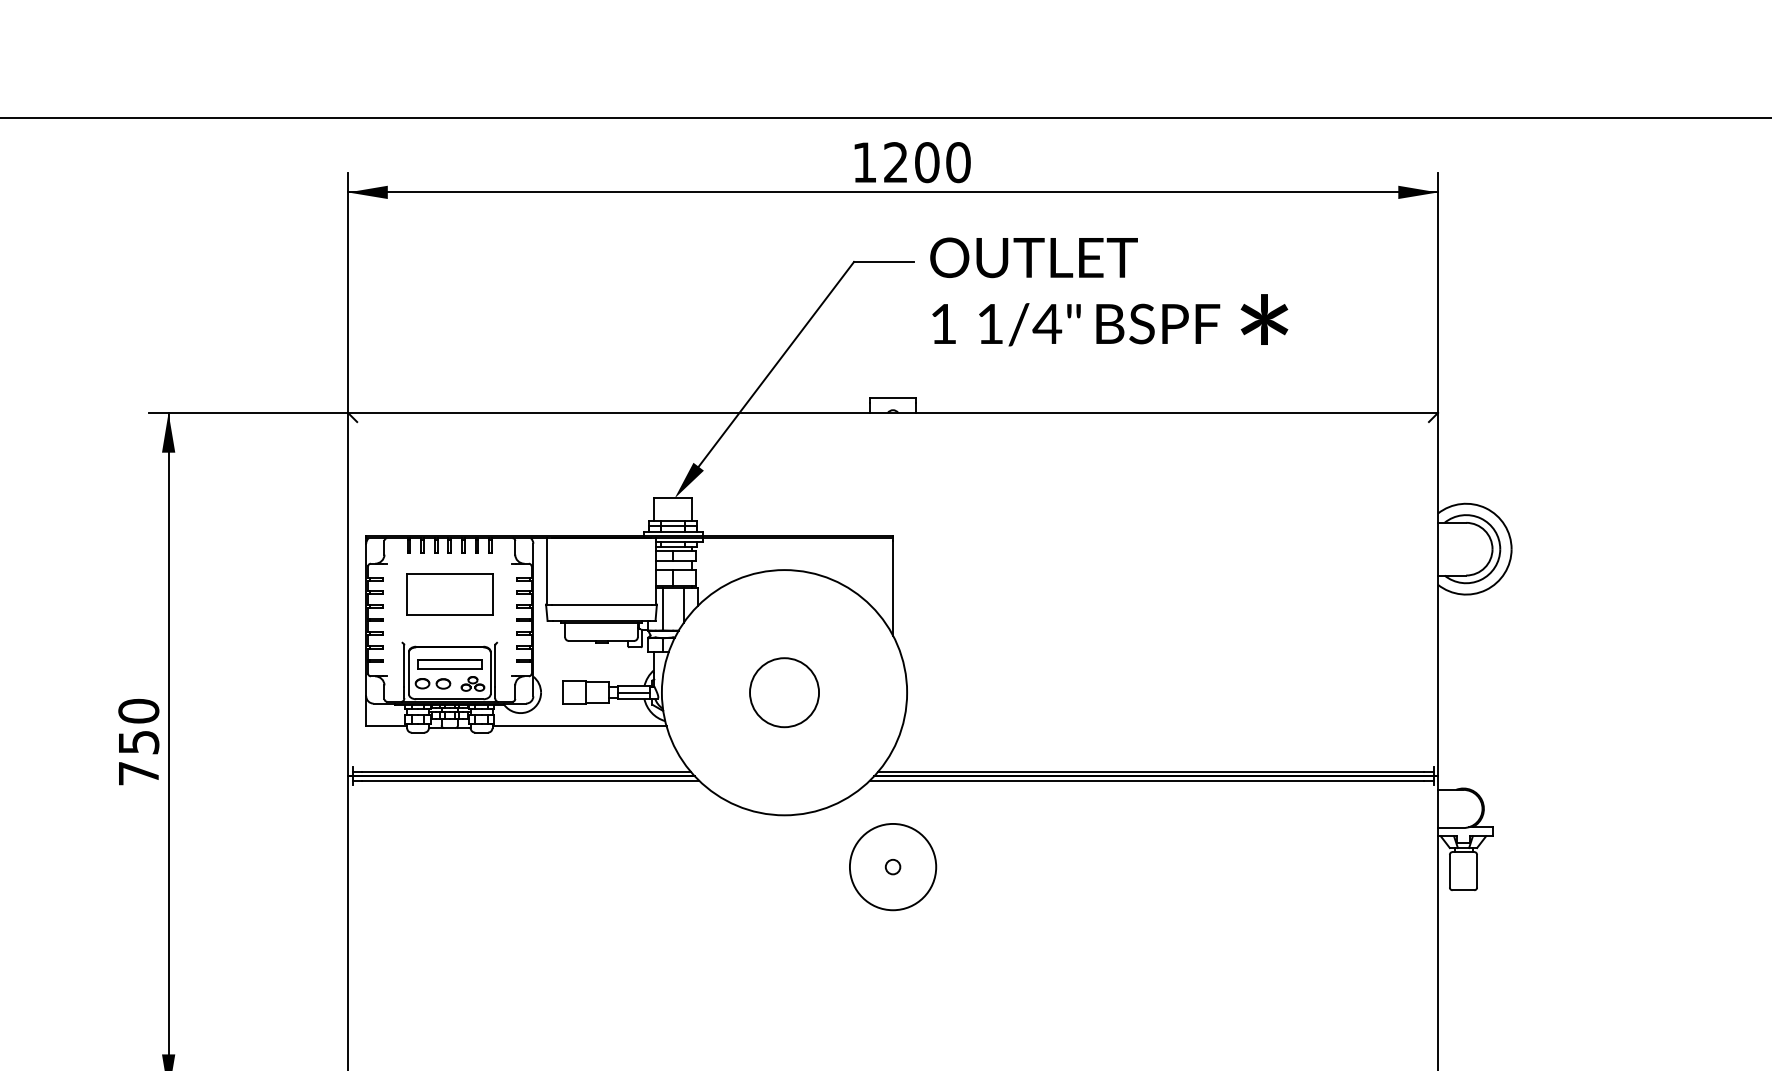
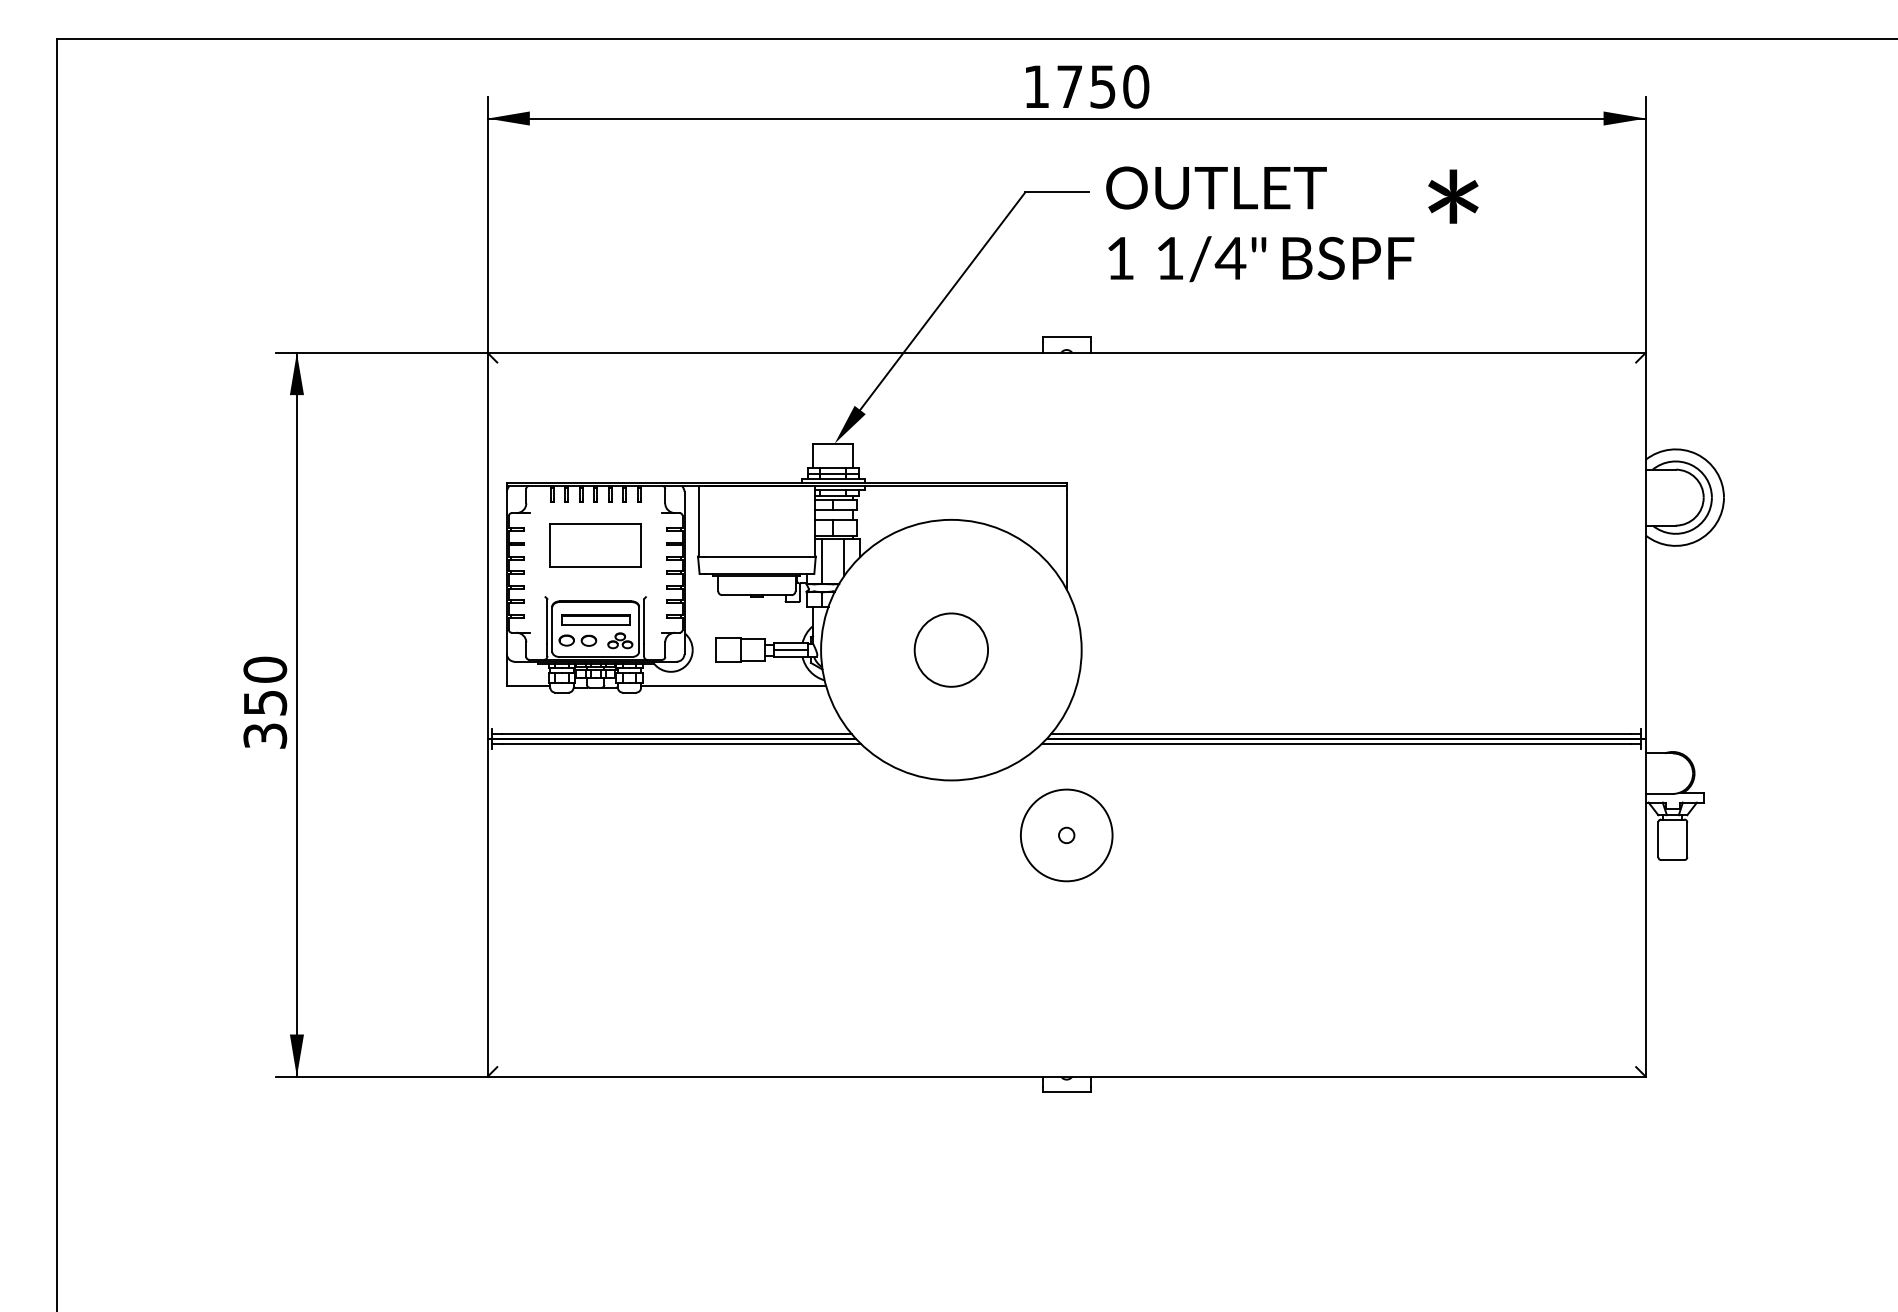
text: (911, 162) -> (1086, 86), 1200 -> 1750
text: (1264, 319) -> (1453, 196), moved
text: (139, 773) -> (265, 735), 750 -> 350

